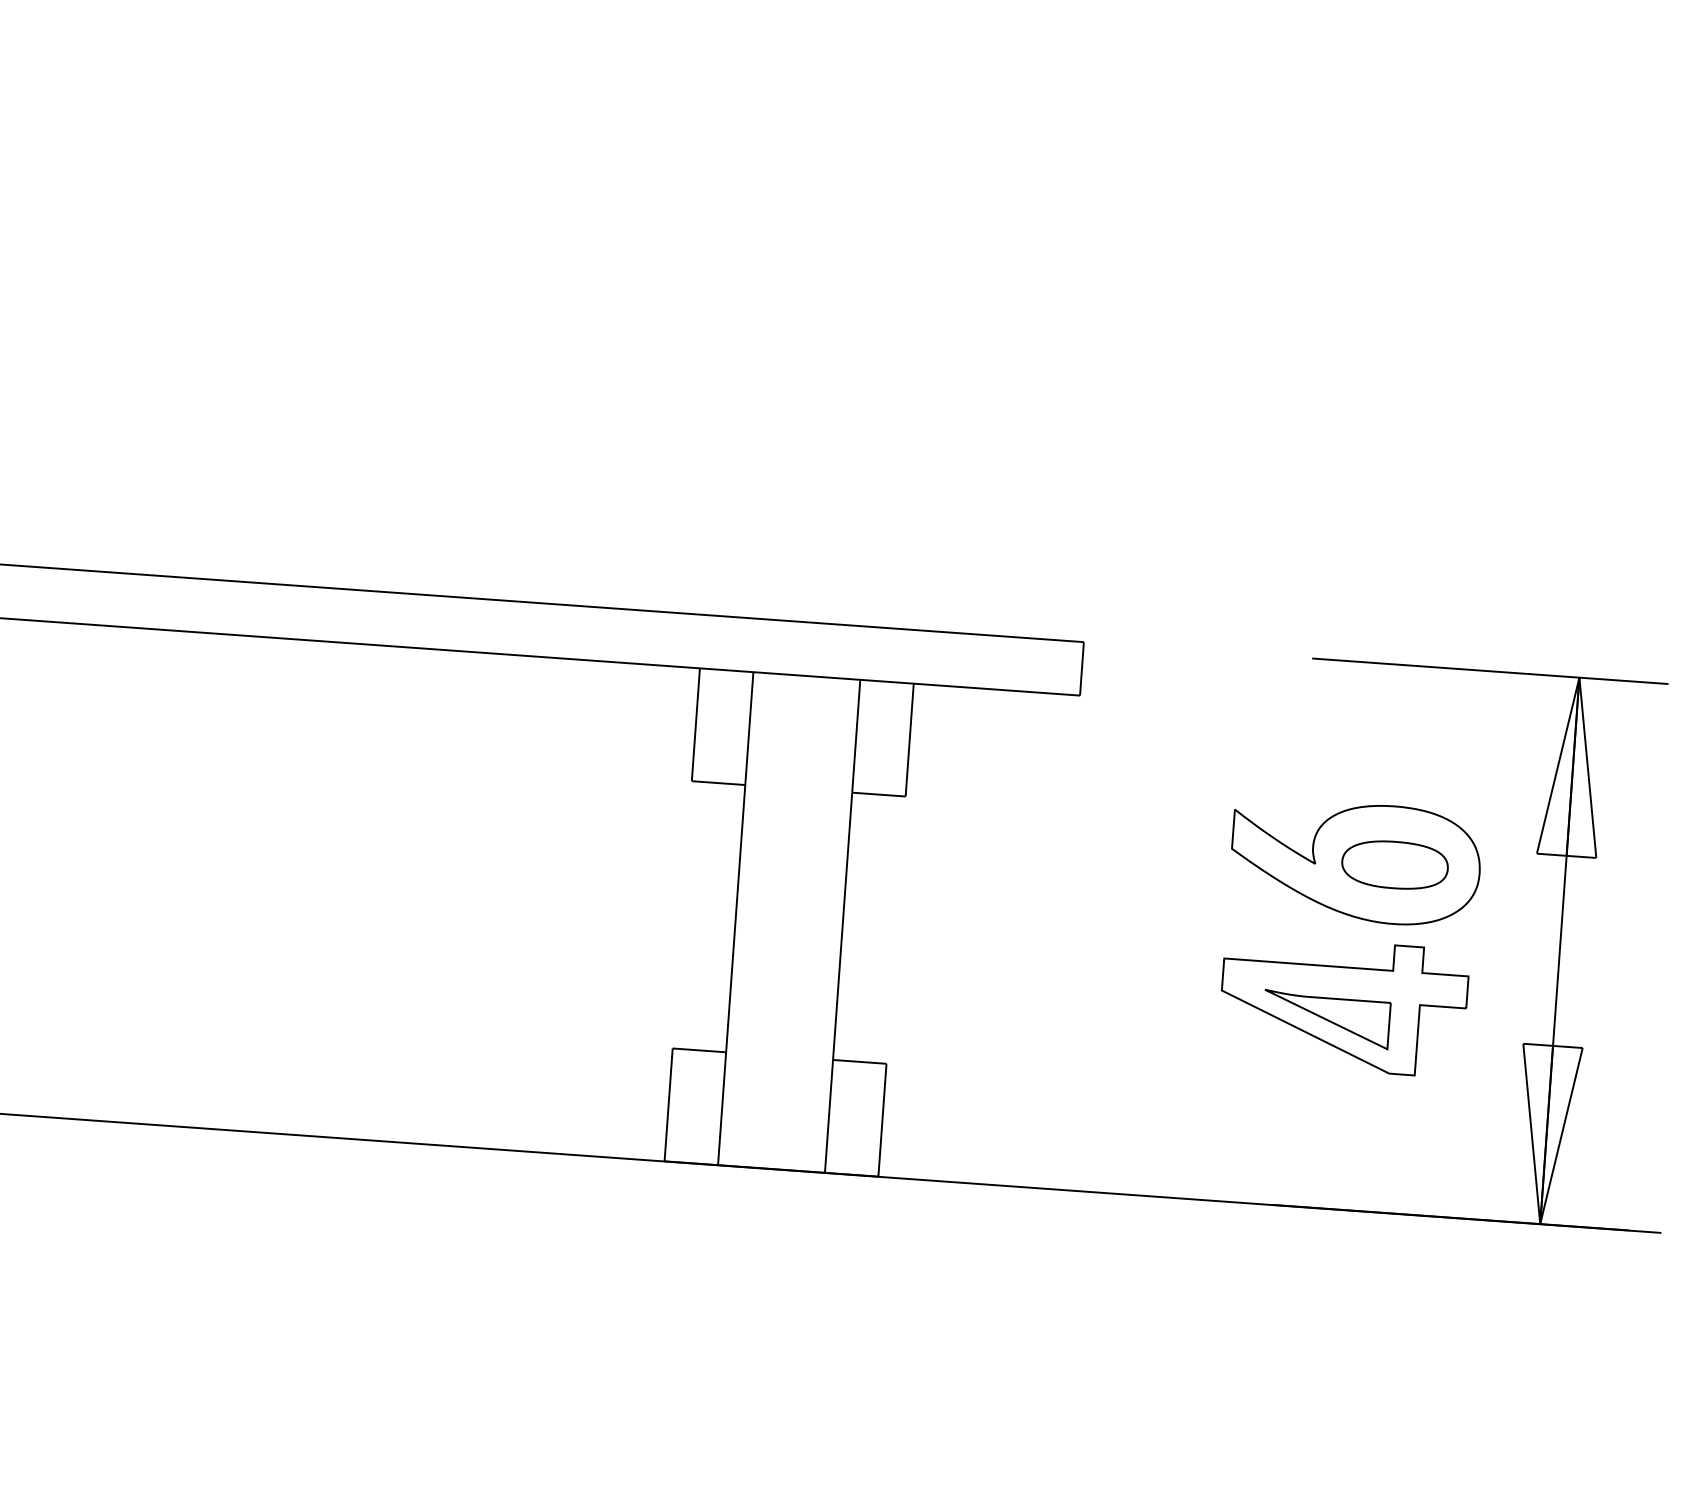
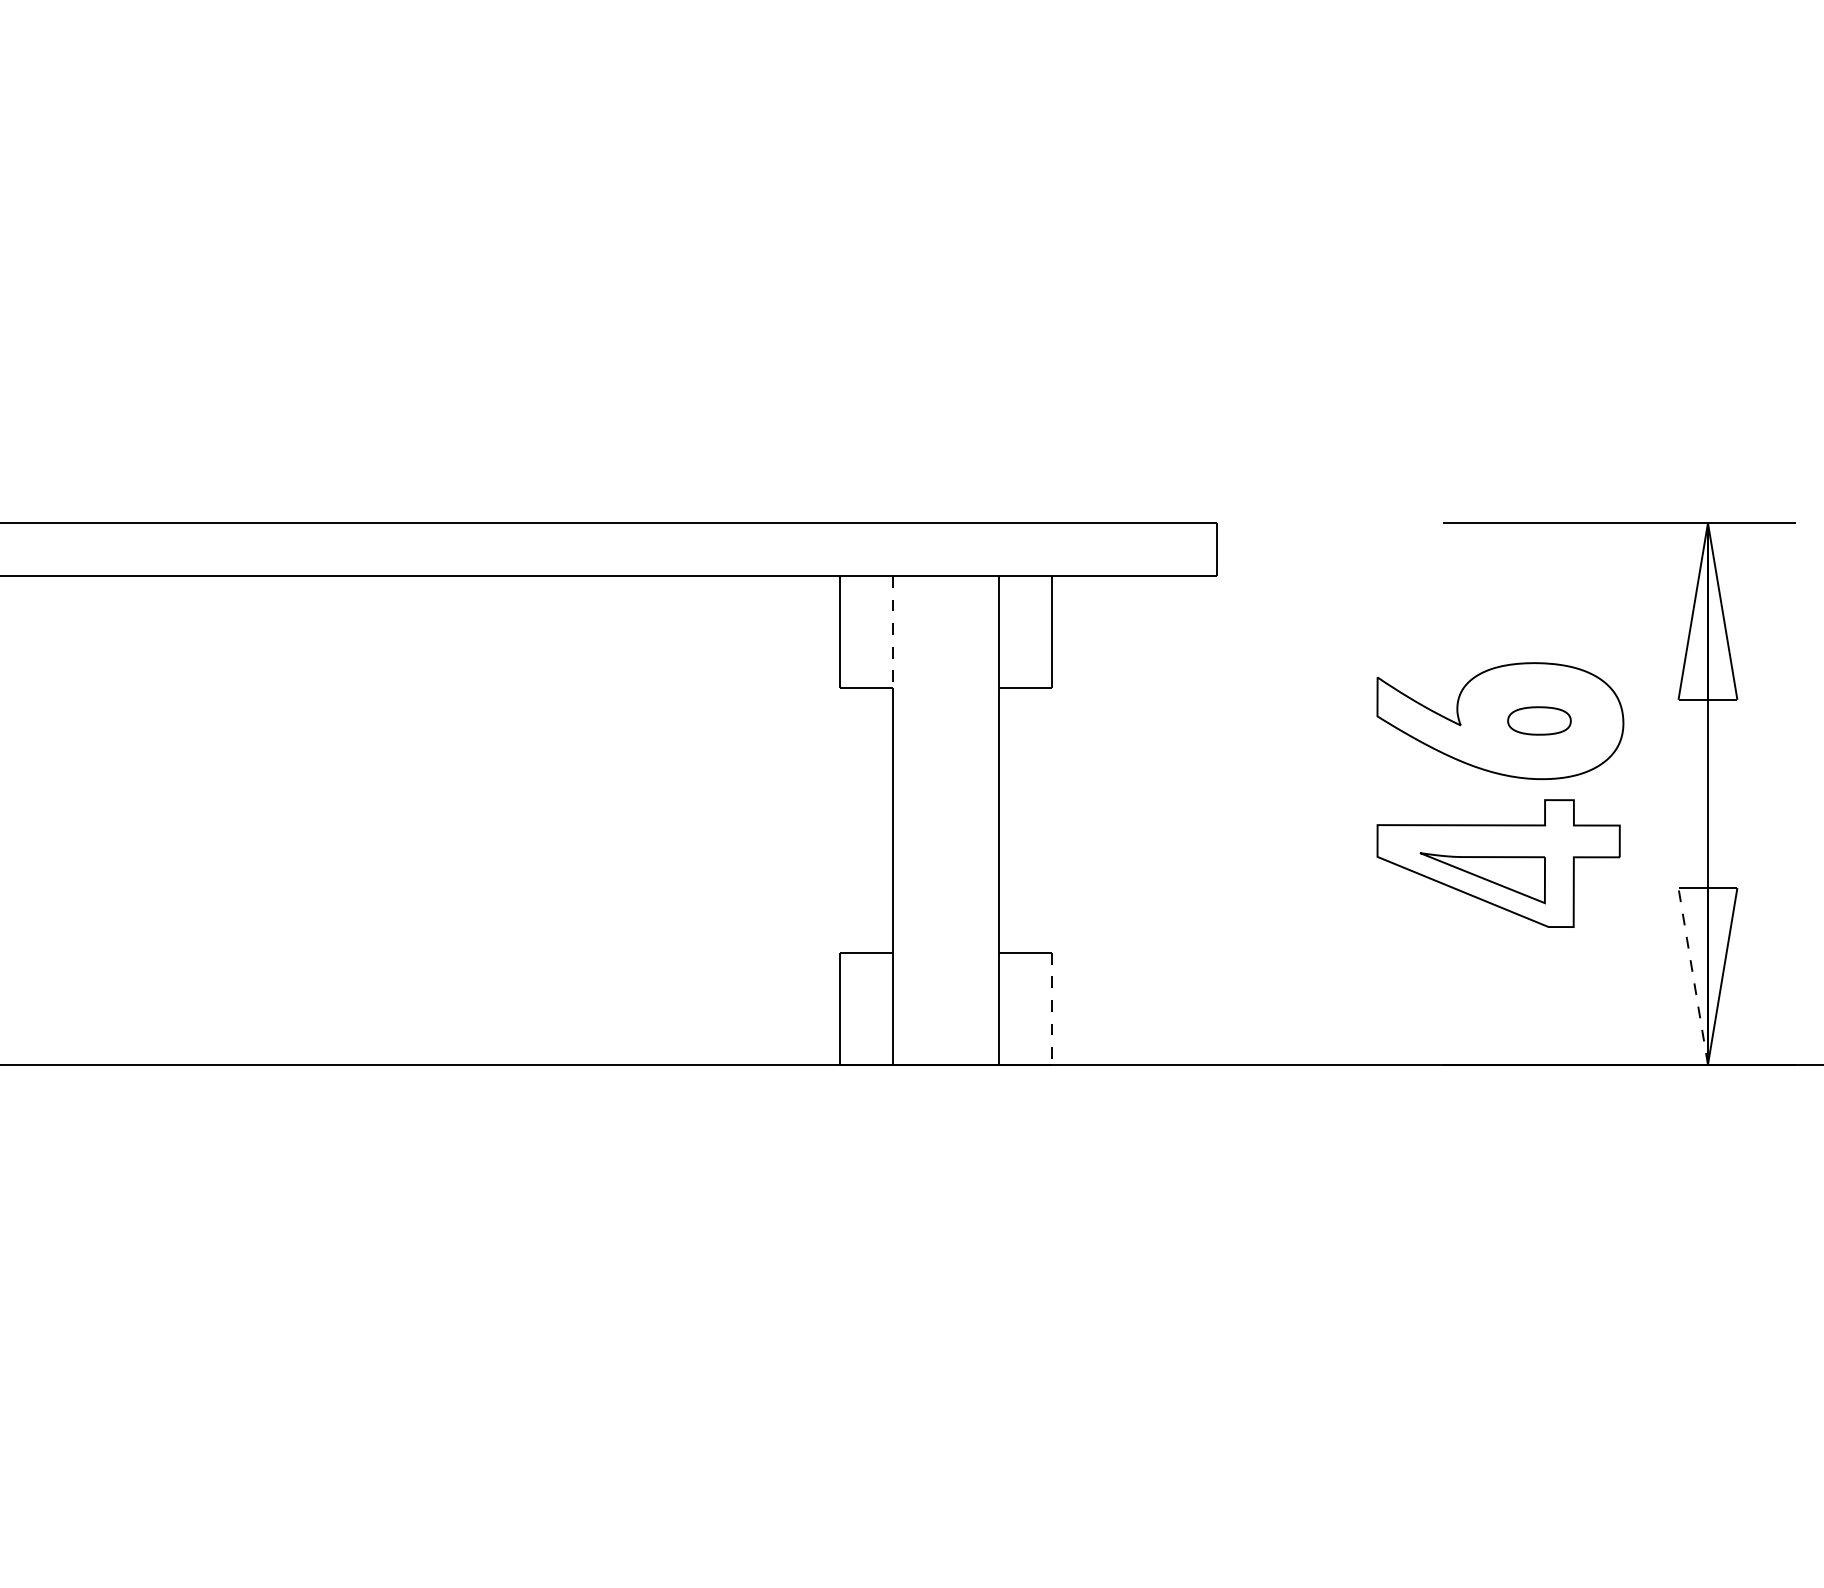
line: (749, 729) -> (893, 632), solid -> dashed
part: (1395, 864) -> (1539, 720), size x0.6
line: (881, 1119) -> (1051, 1008), solid -> dashed
line: (1532, 1134) -> (1693, 976), solid -> dashed

